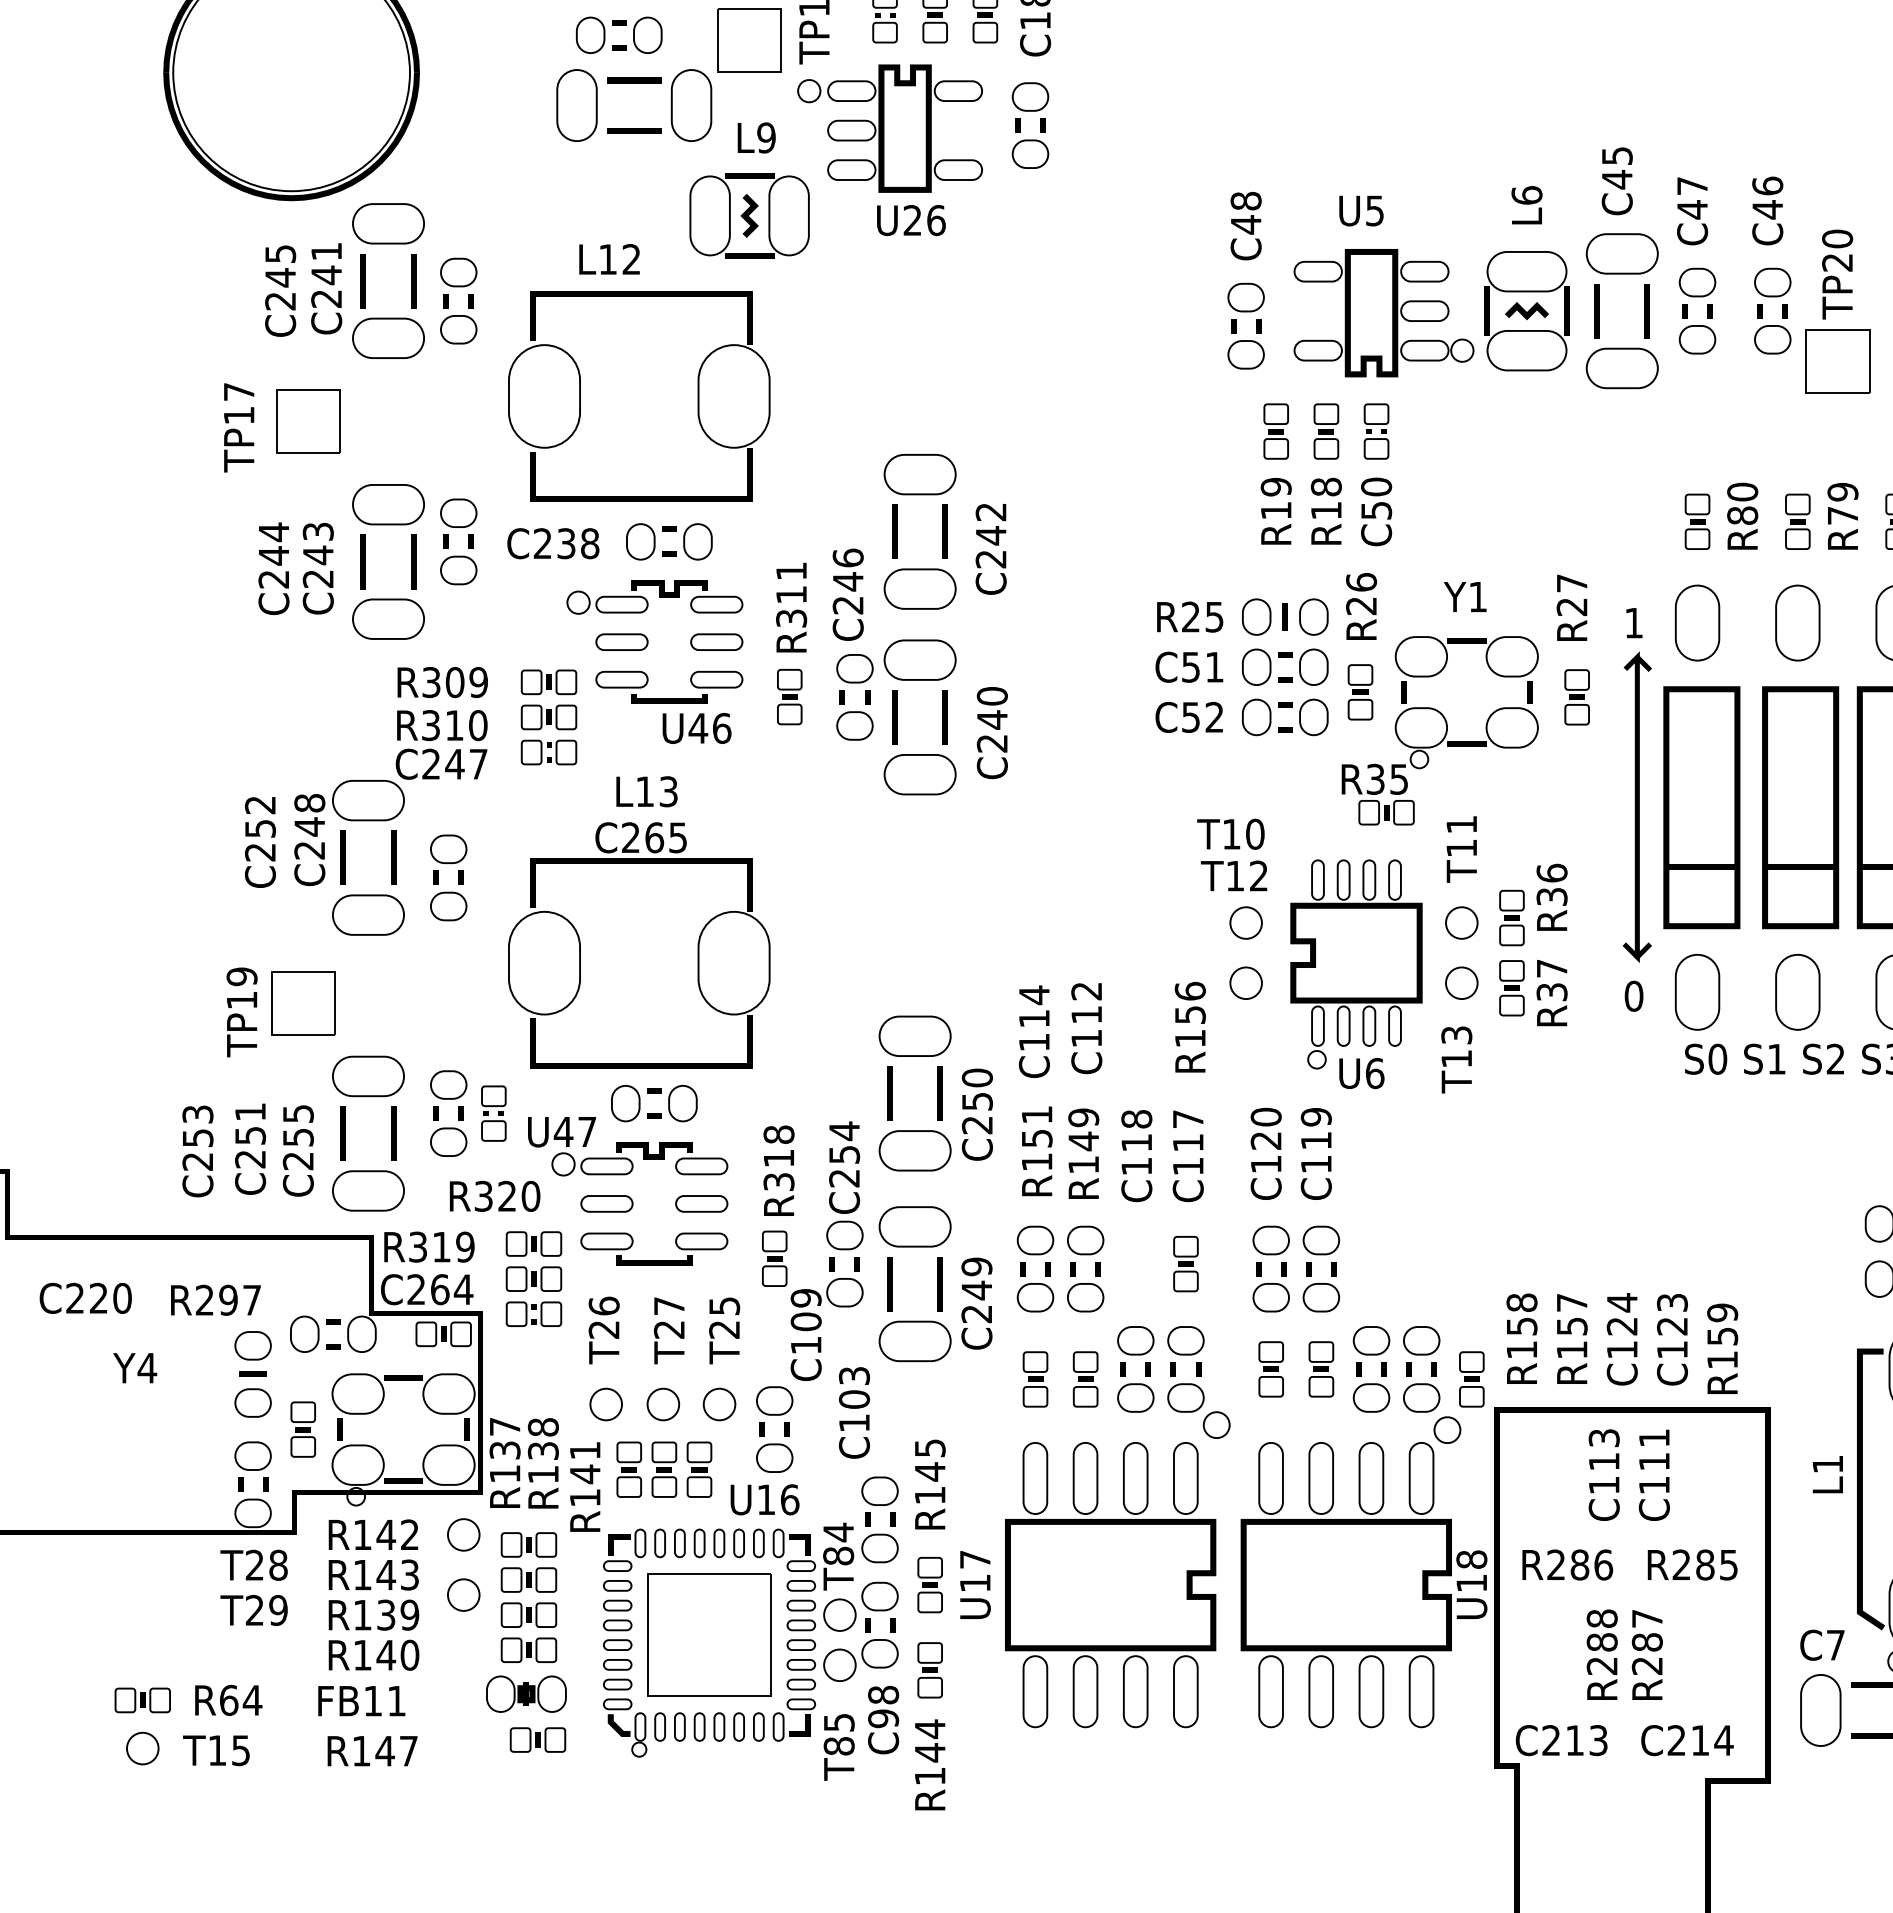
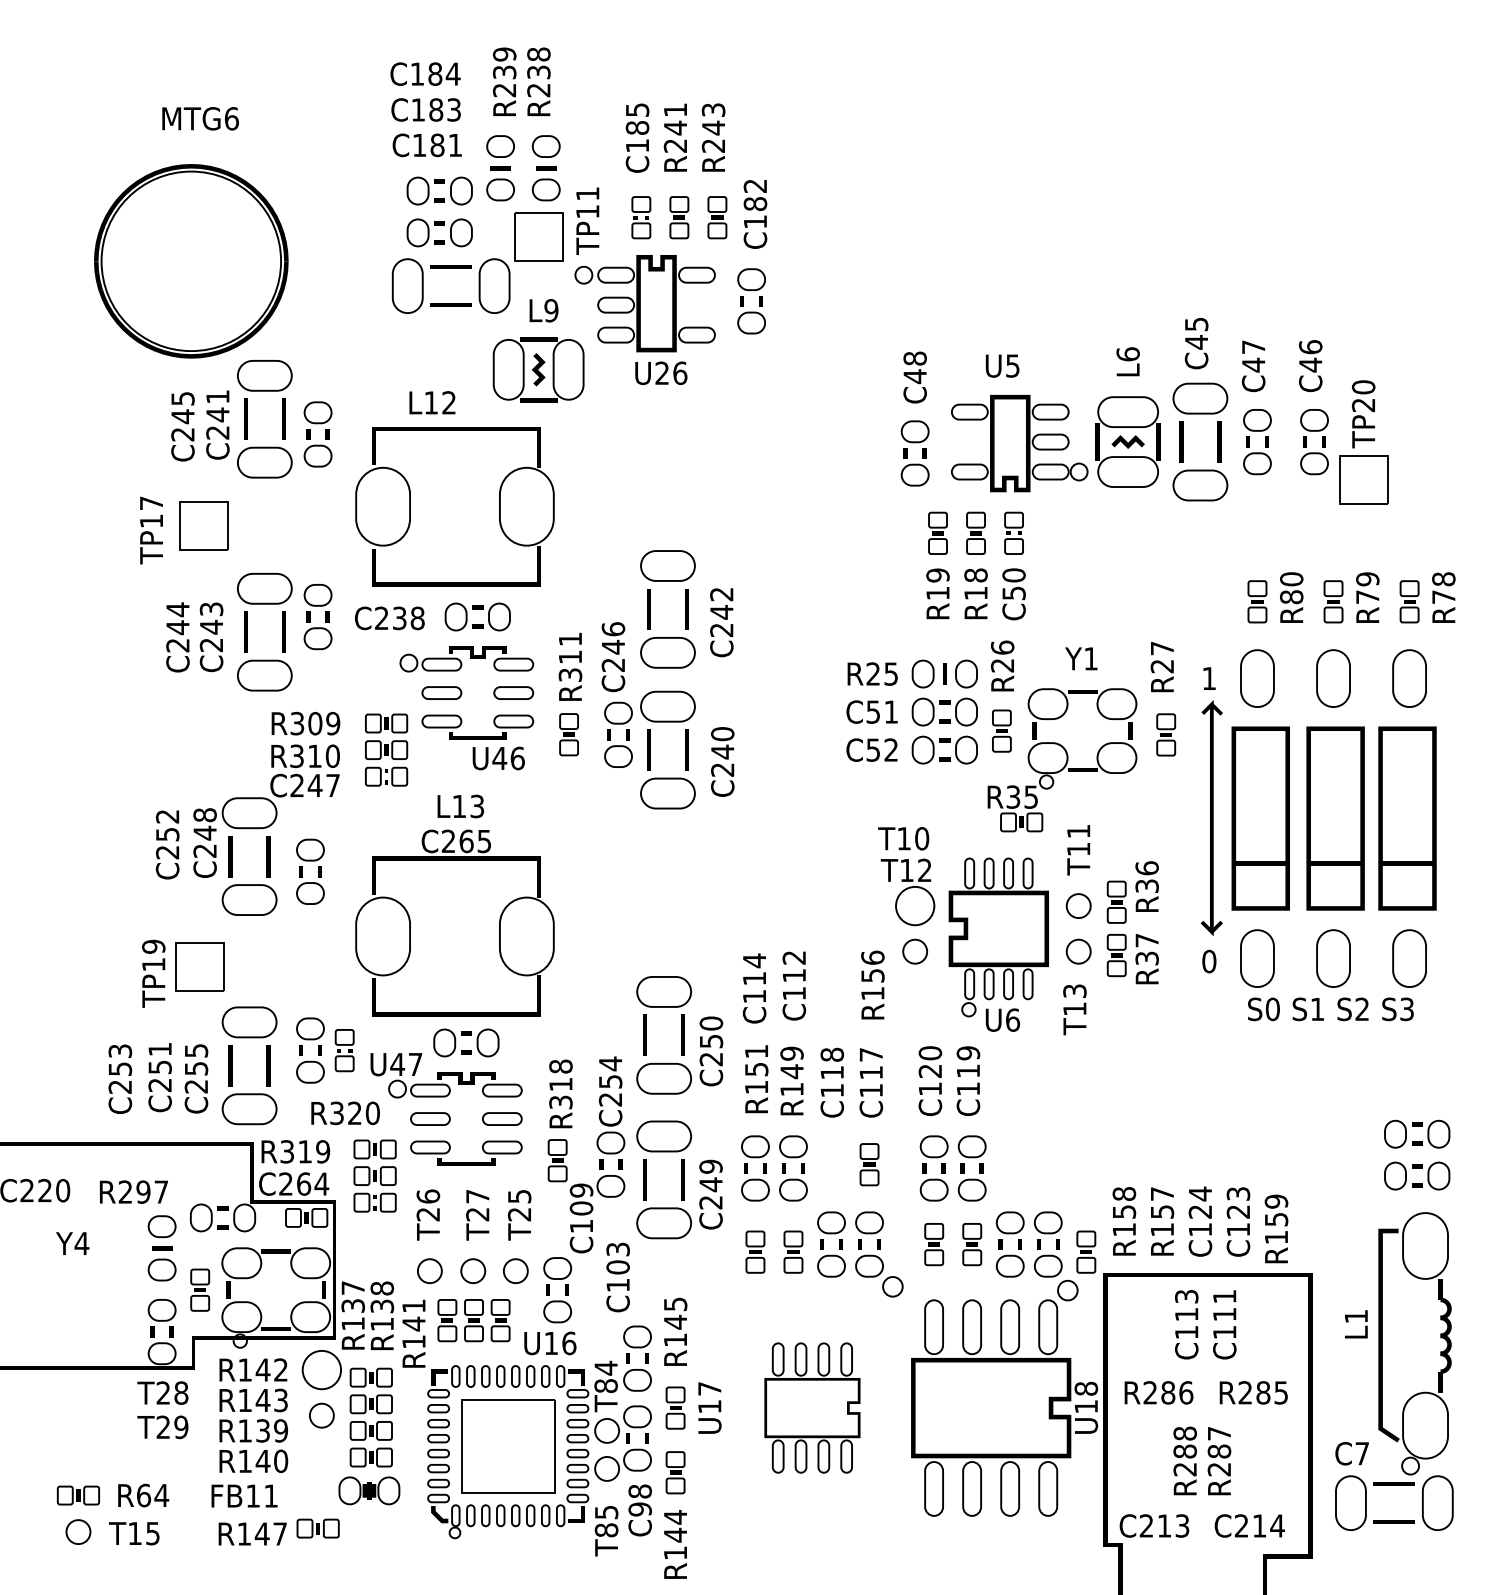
circle: (1246, 923) -> (915, 906), size x1.6
circle: (463, 1535) -> (321, 1370), size x1.6
part: (1110, 1584) -> (812, 1407), size x0.6
part: (537, 1739) -> (317, 1528), moved

